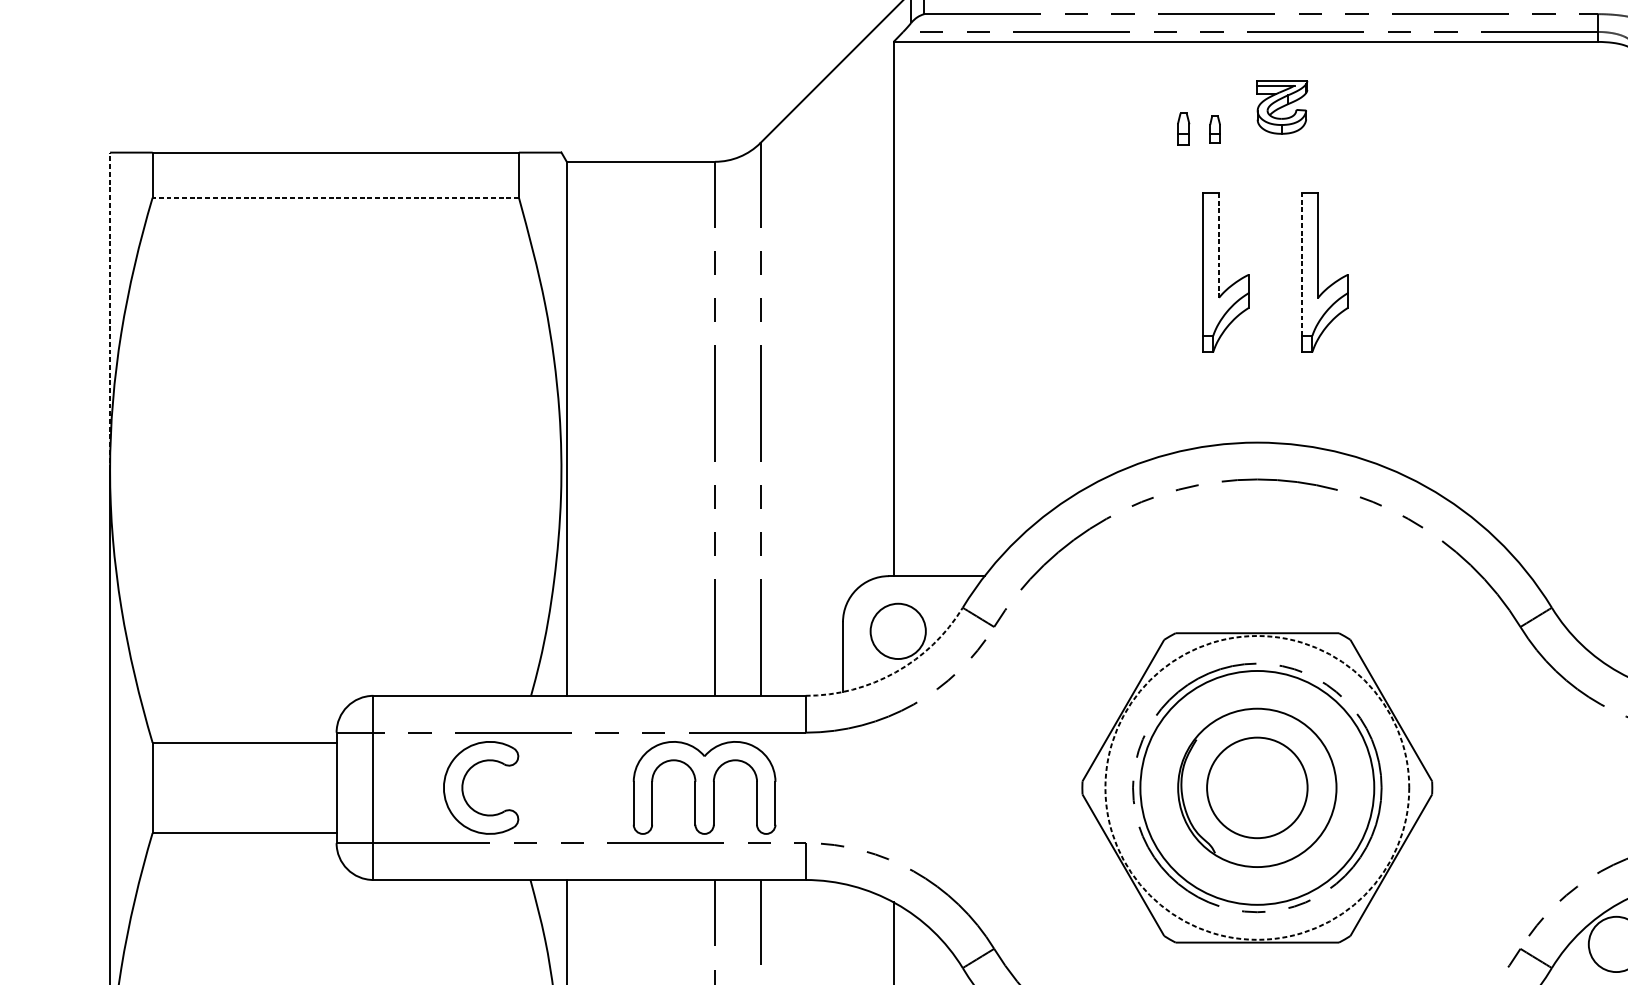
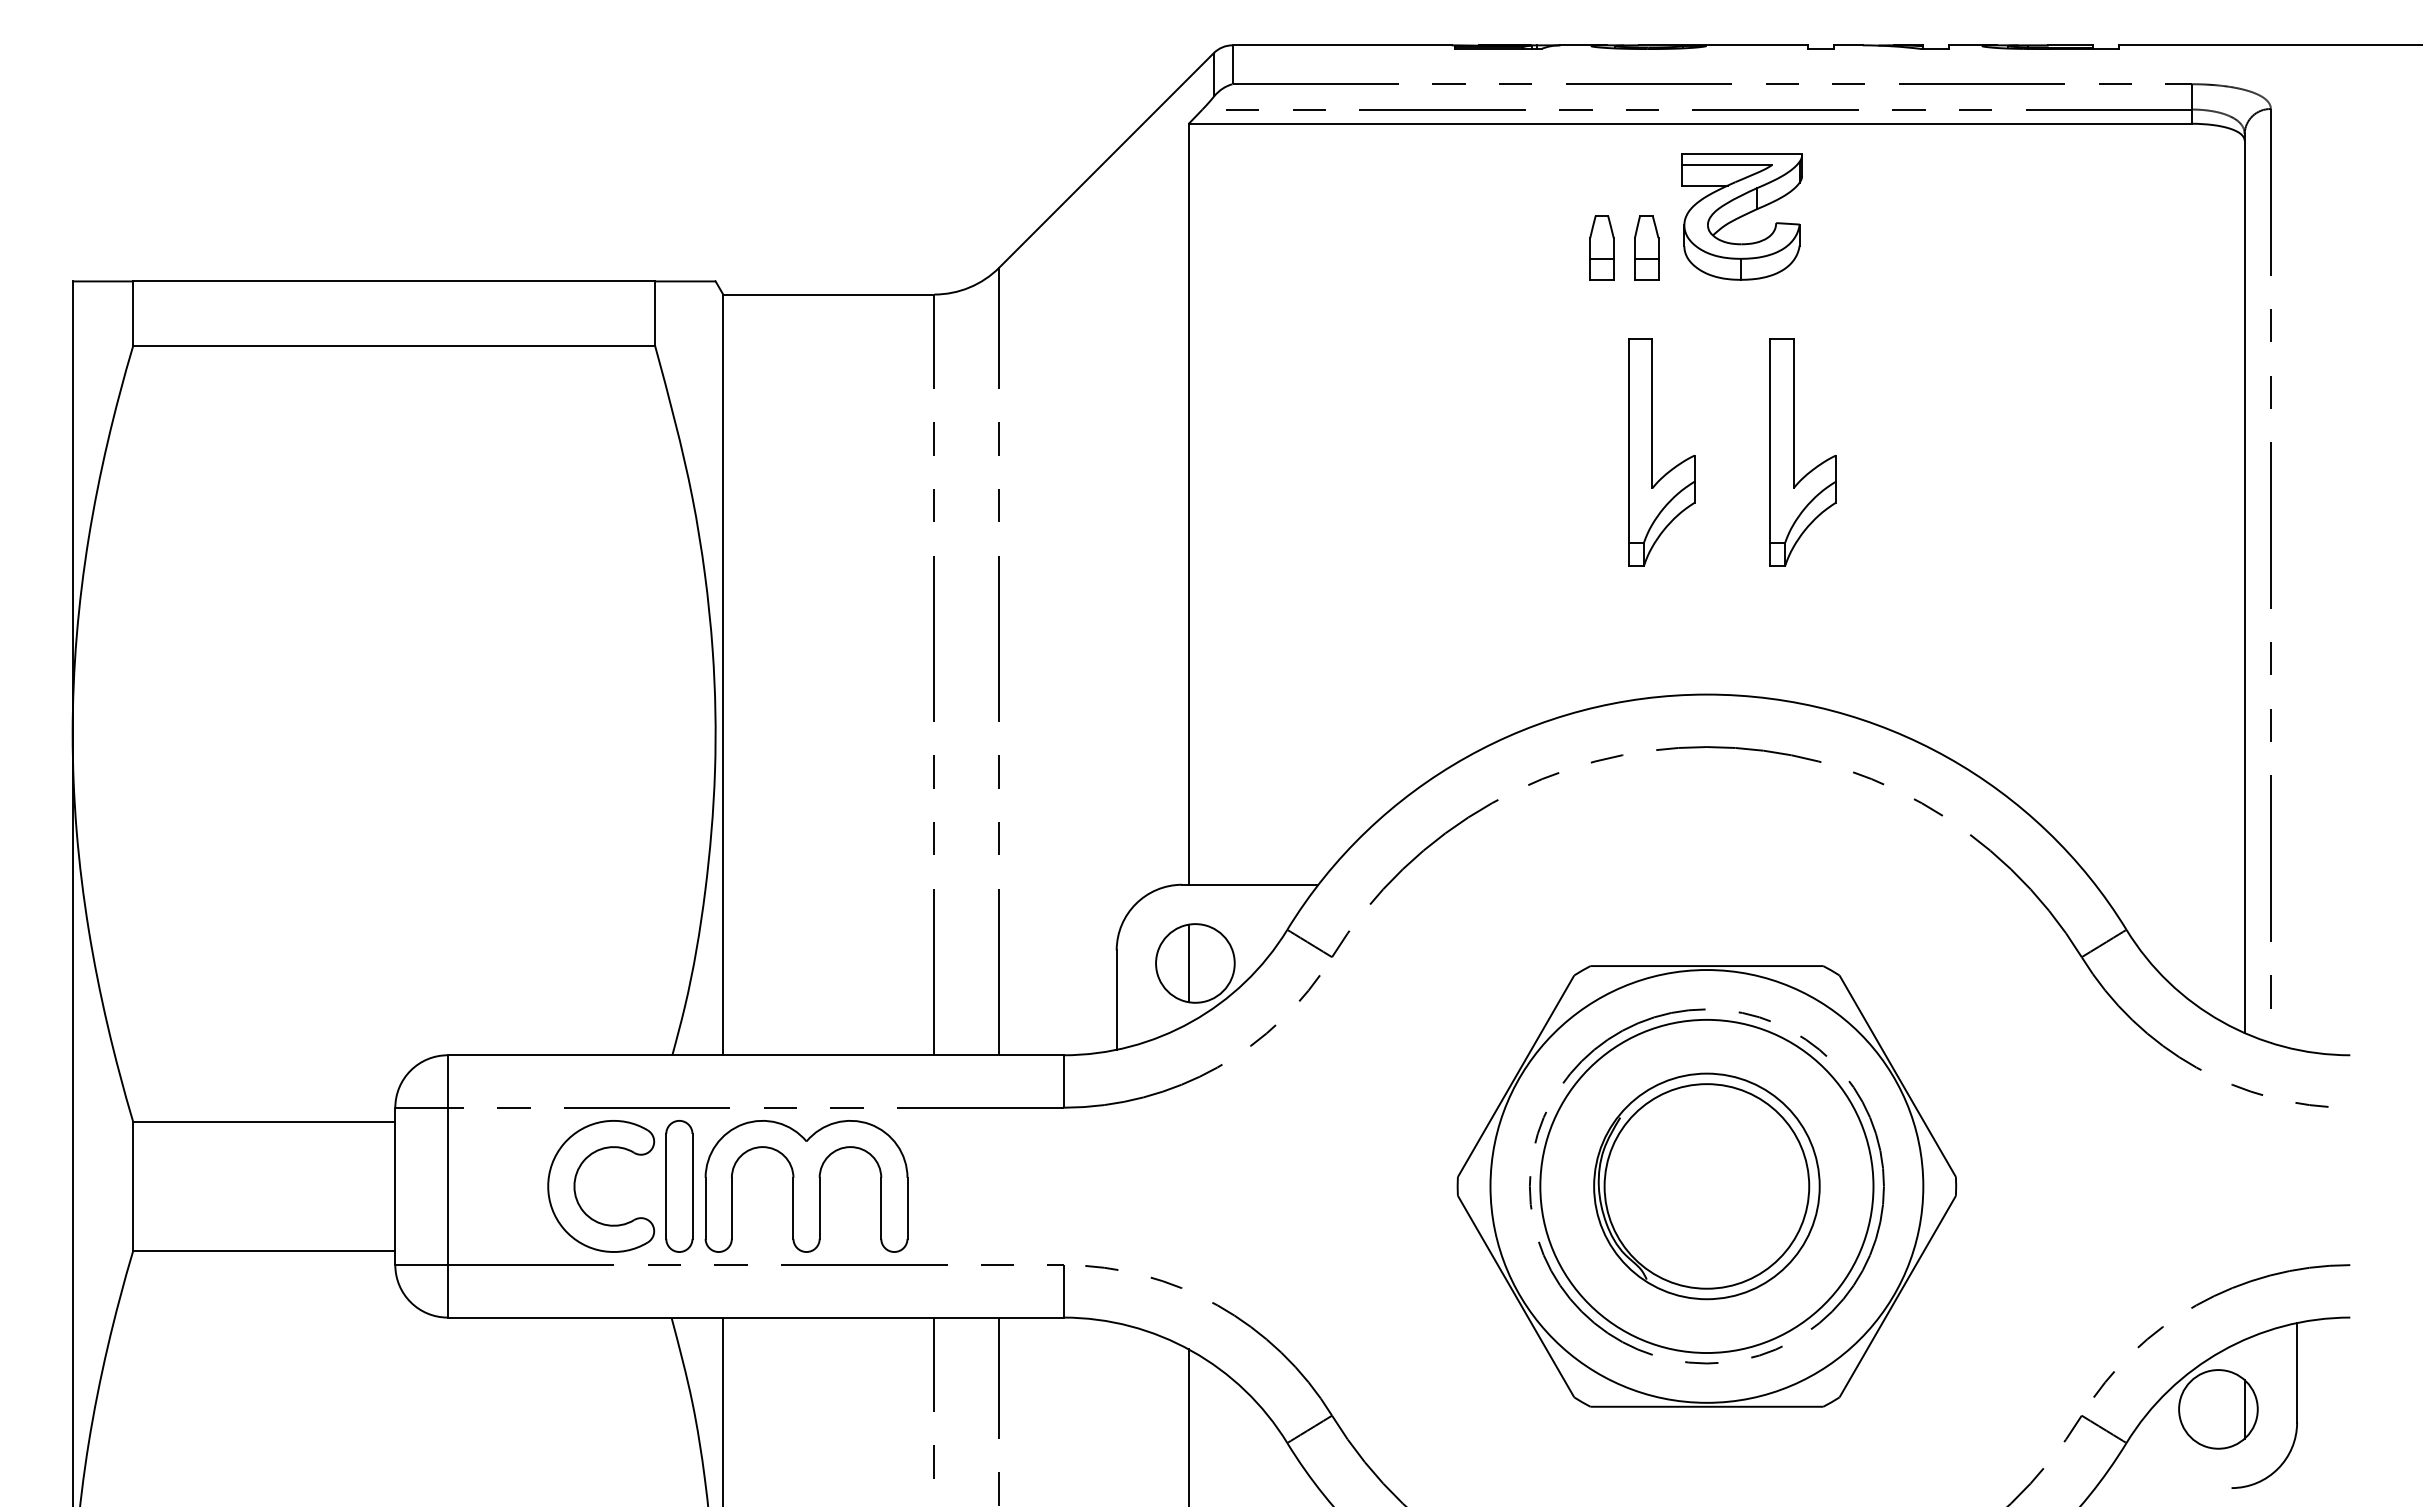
part: (1281, 107) -> (1741, 216), size x1.67
part: (1183, 128) -> (1601, 247), size x1.43
part: (1214, 128) -> (1646, 247), size x1.67
line: (336, 197) -> (394, 345), dashed -> solid
line: (1219, 245) -> (1652, 413), dashed -> solid
line: (1301, 264) -> (1770, 440), dashed -> solid
line: (109, 311) -> (72, 507), dashed -> solid
line: (893, 631) -> (1188, 963), added
arc: (895, 672) -> (1191, 1021), dashed -> solid
part: (536, 787) -> (679, 1186), added
part: (704, 787) -> (806, 1186), moved
circle: (1257, 787) -> (1706, 1186), dashed -> solid
circle: (1257, 787) -> (1706, 1186), size x1.43

